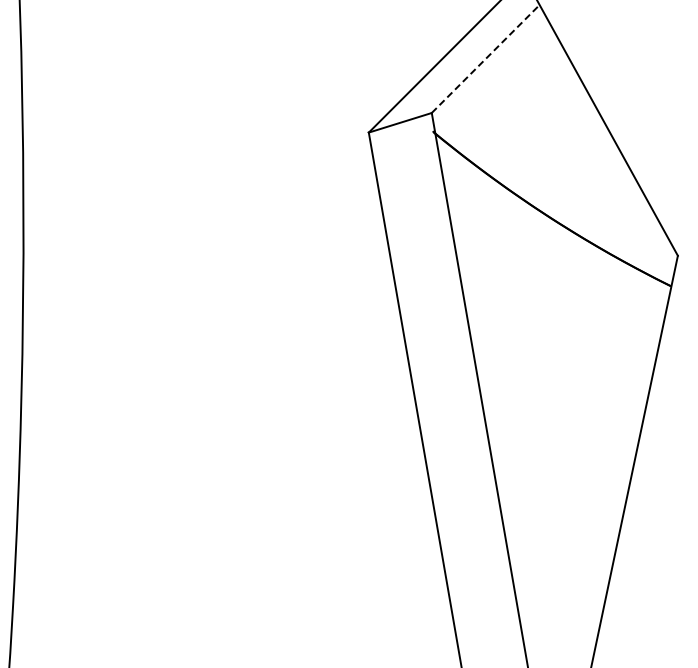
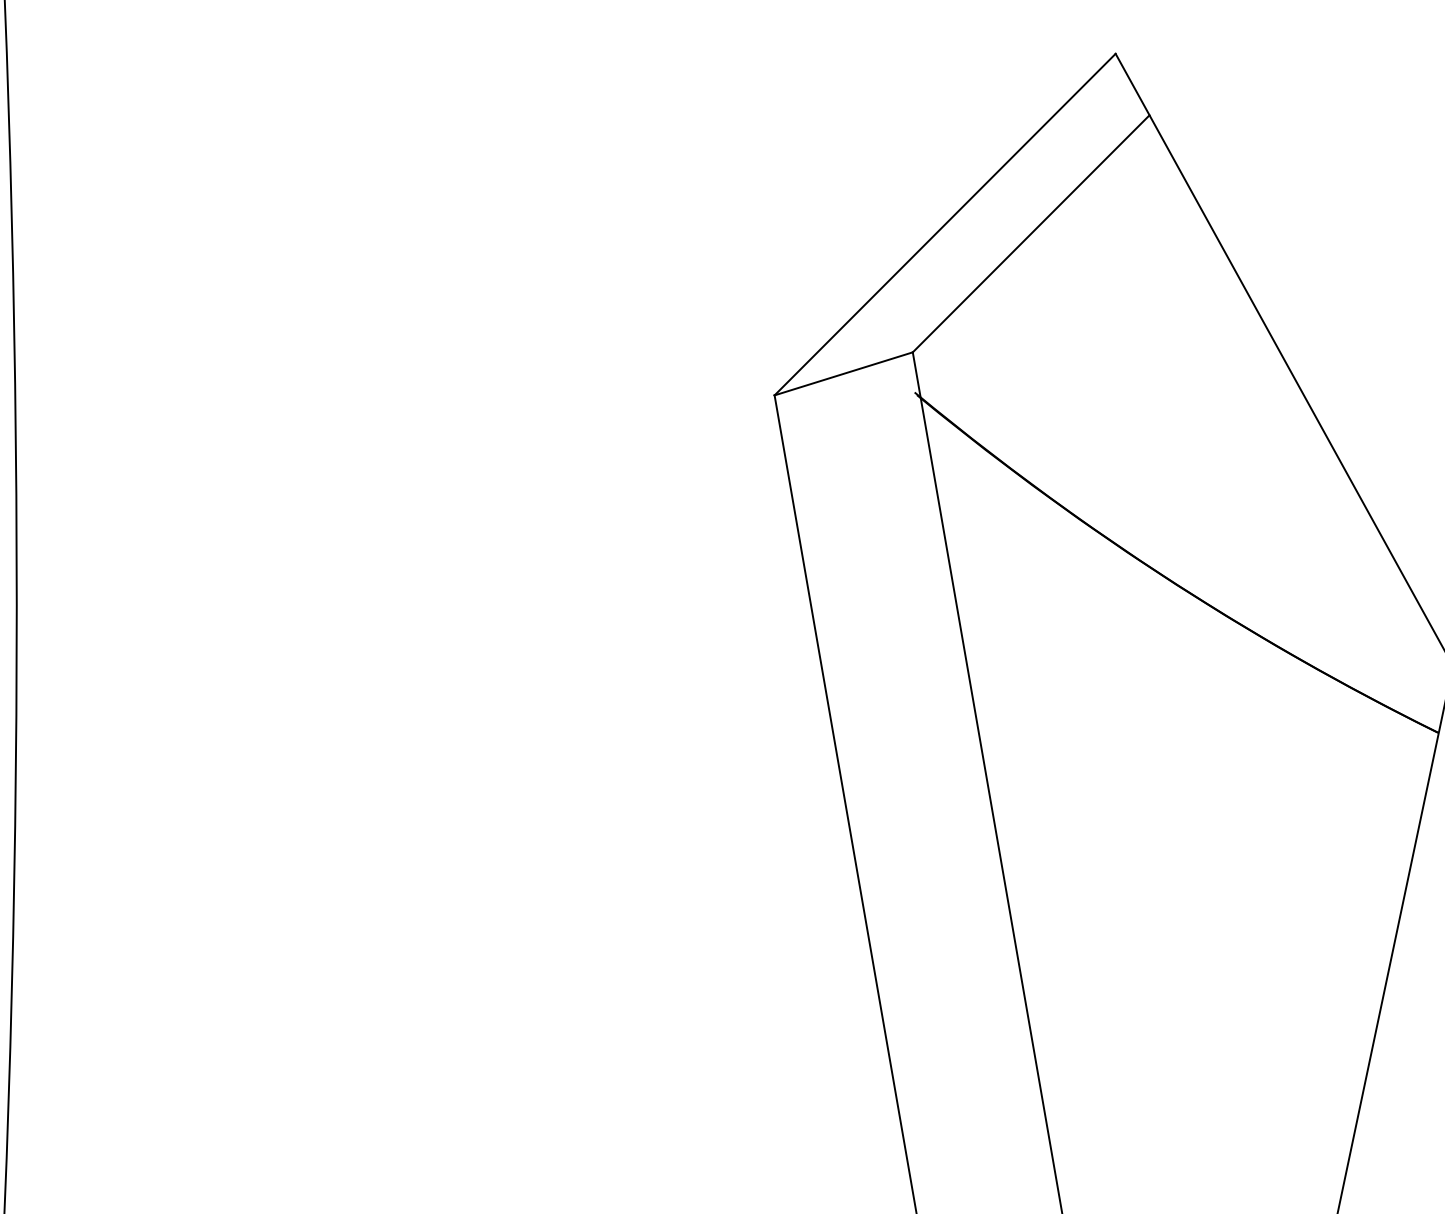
line: (486, 58) -> (1032, 232), dashed -> solid

